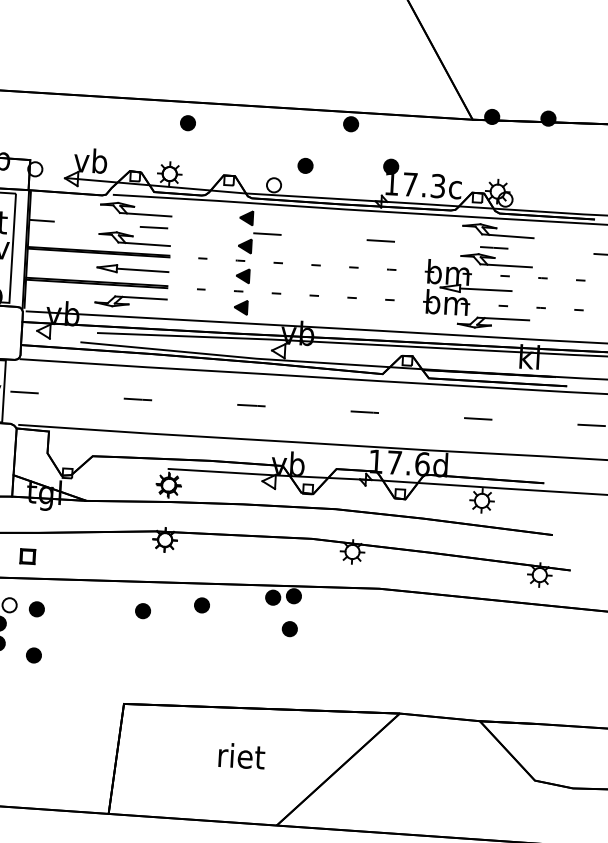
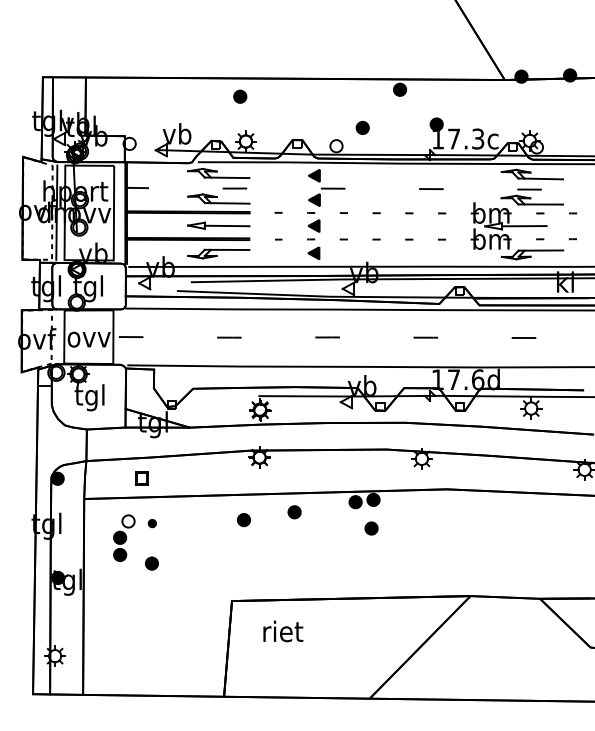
part: (188, 122) -> (240, 96), moved
part: (37, 609) -> (152, 523), size x0.6
text: (242, 756) -> (283, 631), moved

